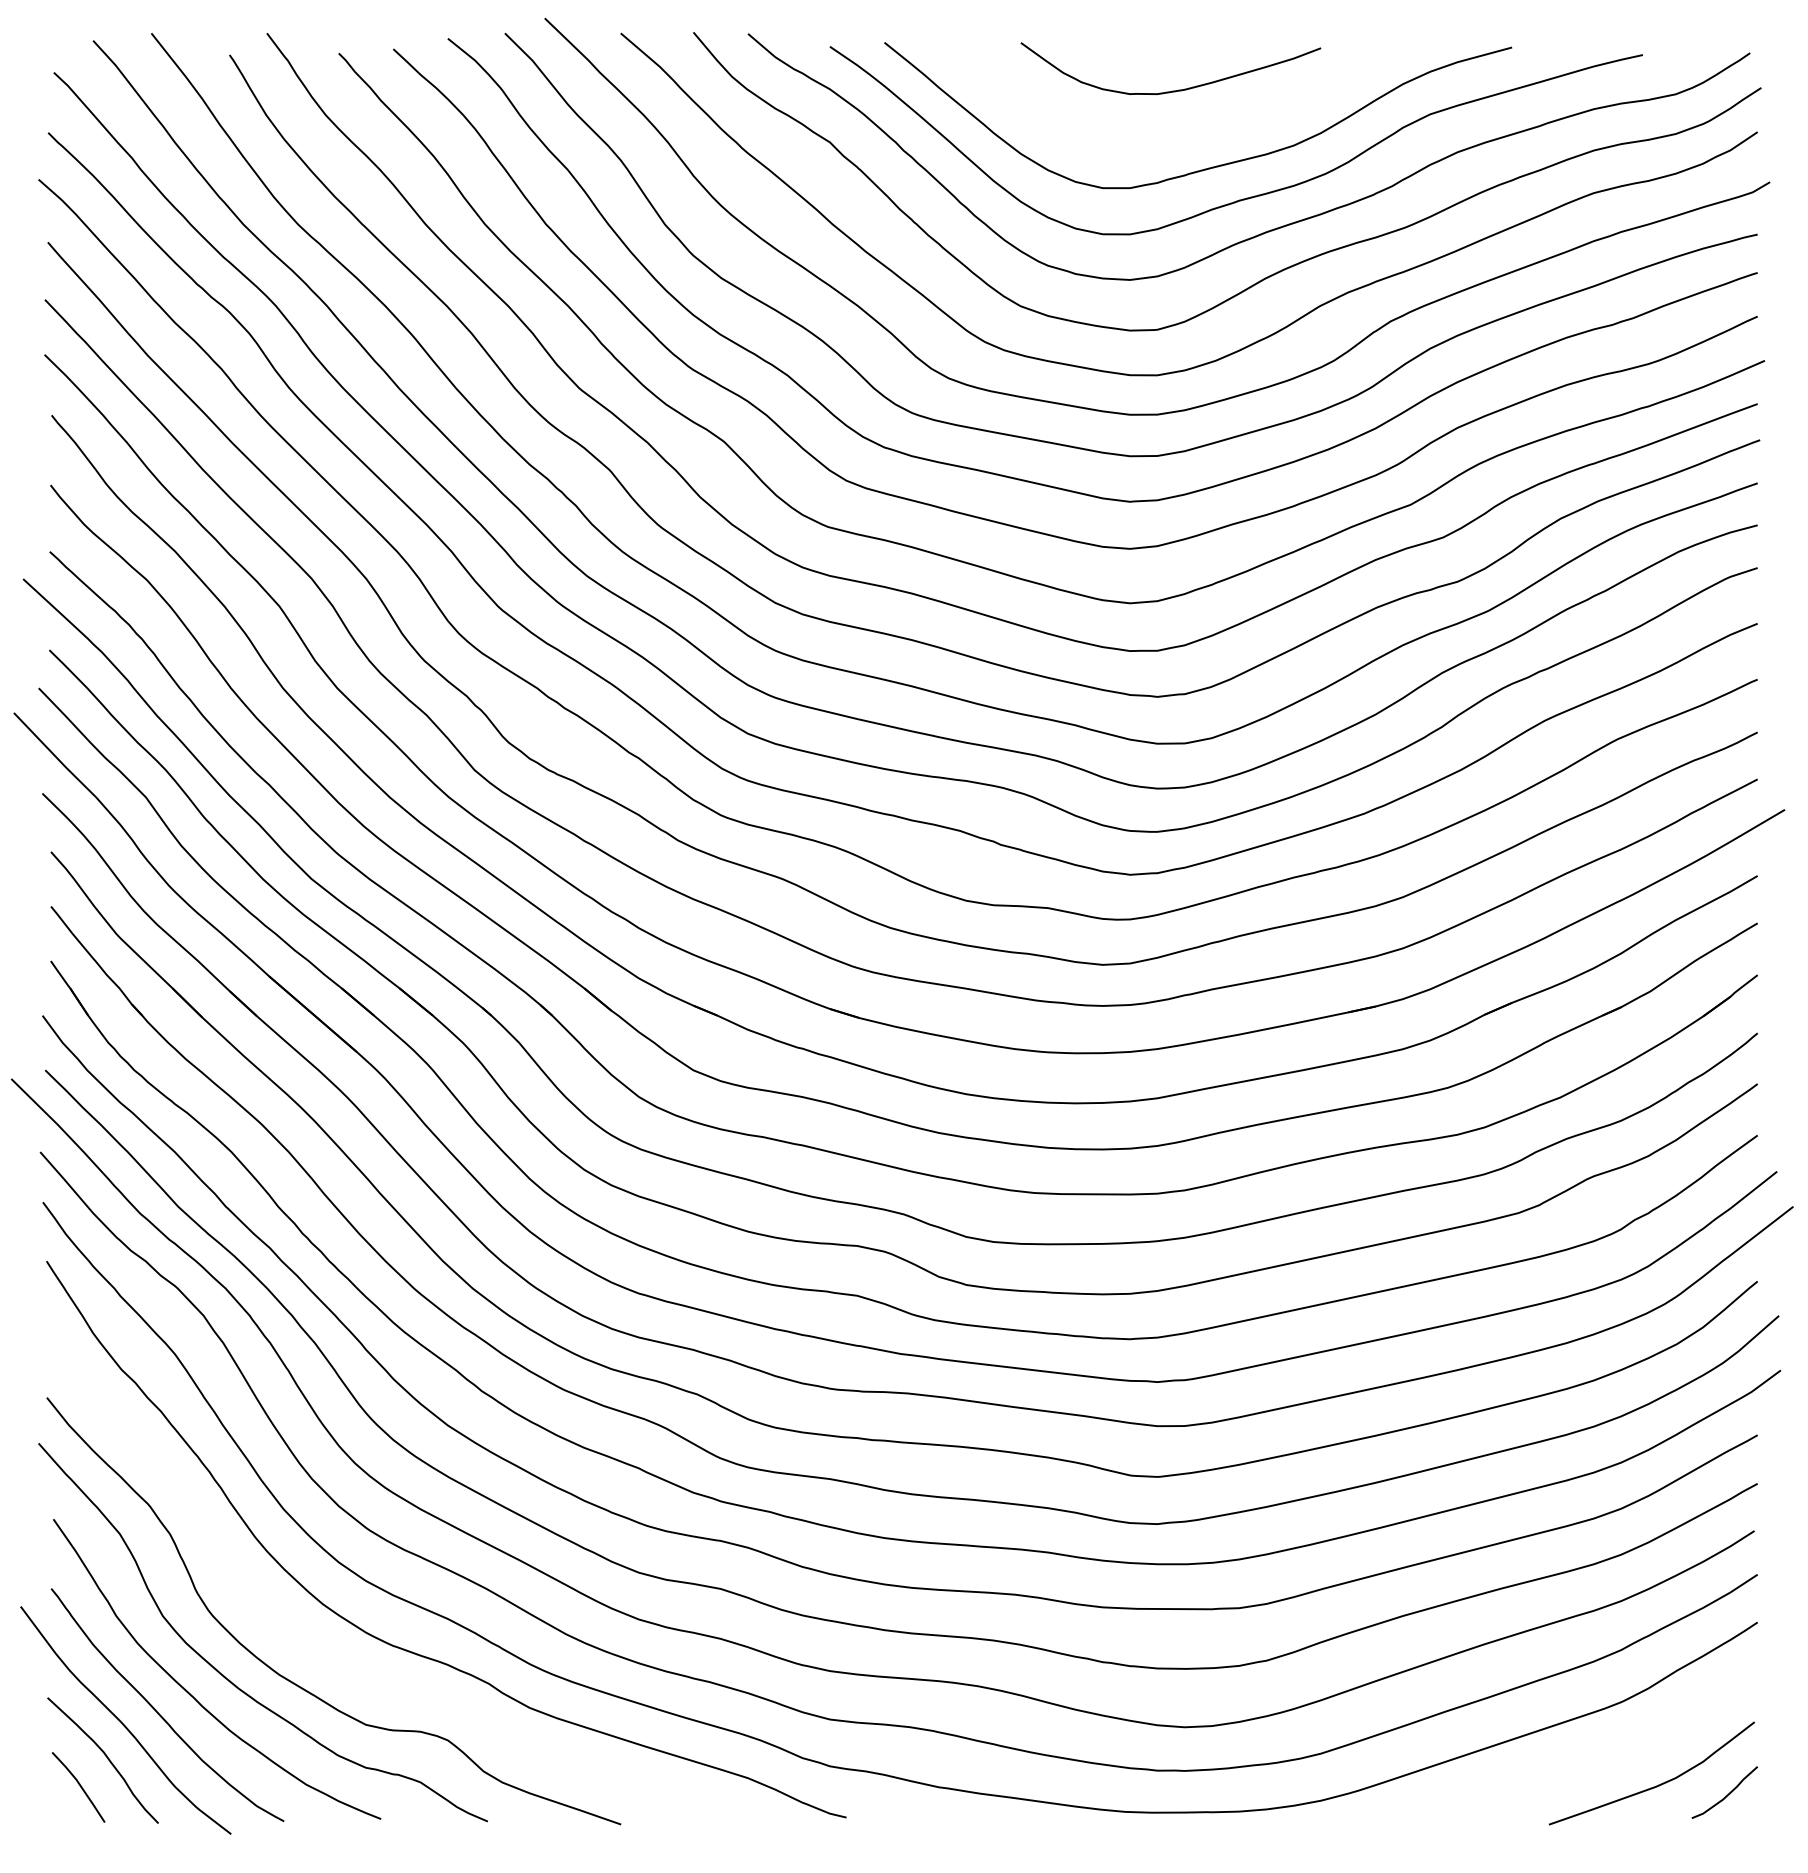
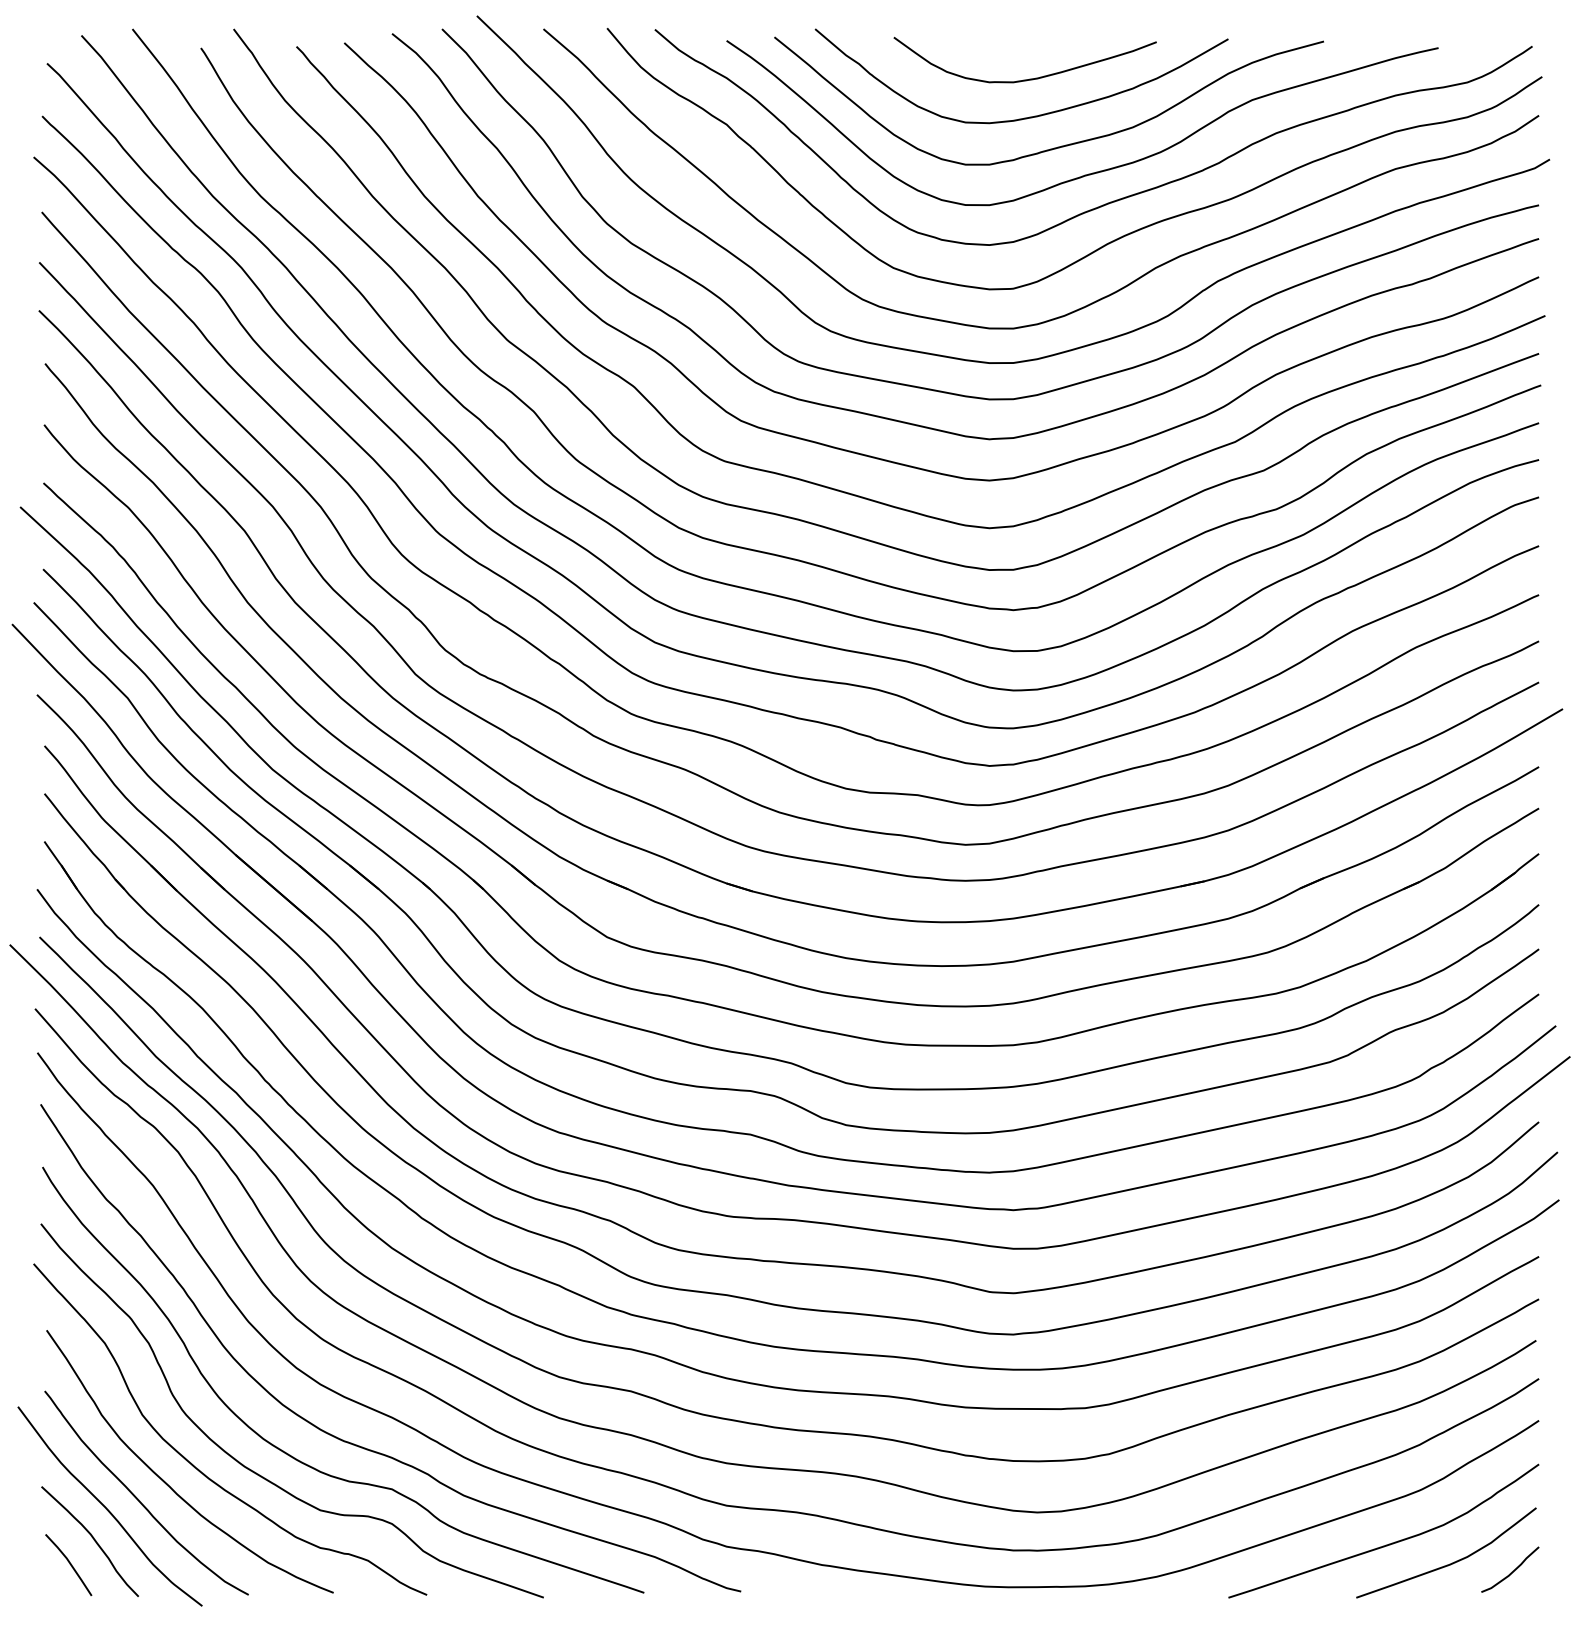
curve: (1174, 133) -> (1028, 116), added
curve: (335, 1663) -> (293, 1456), added
curve: (1584, 1763) -> (1387, 1544), added

